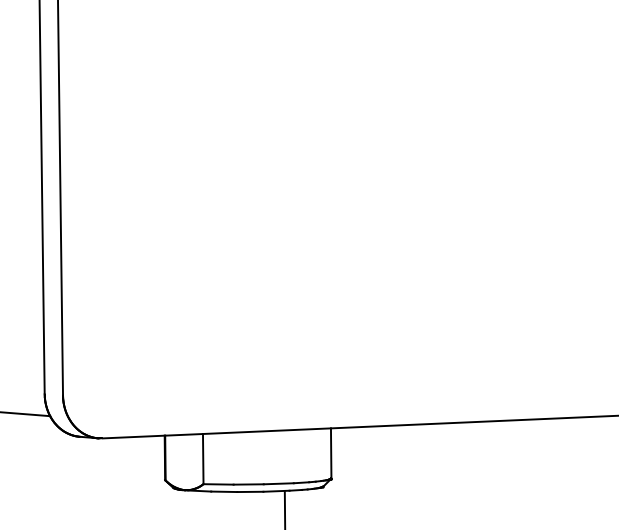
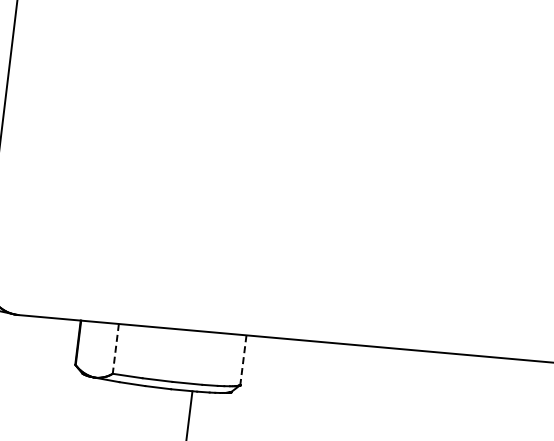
line: (331, 453) -> (243, 360), solid -> dashed
line: (203, 459) -> (116, 349), solid -> dashed

